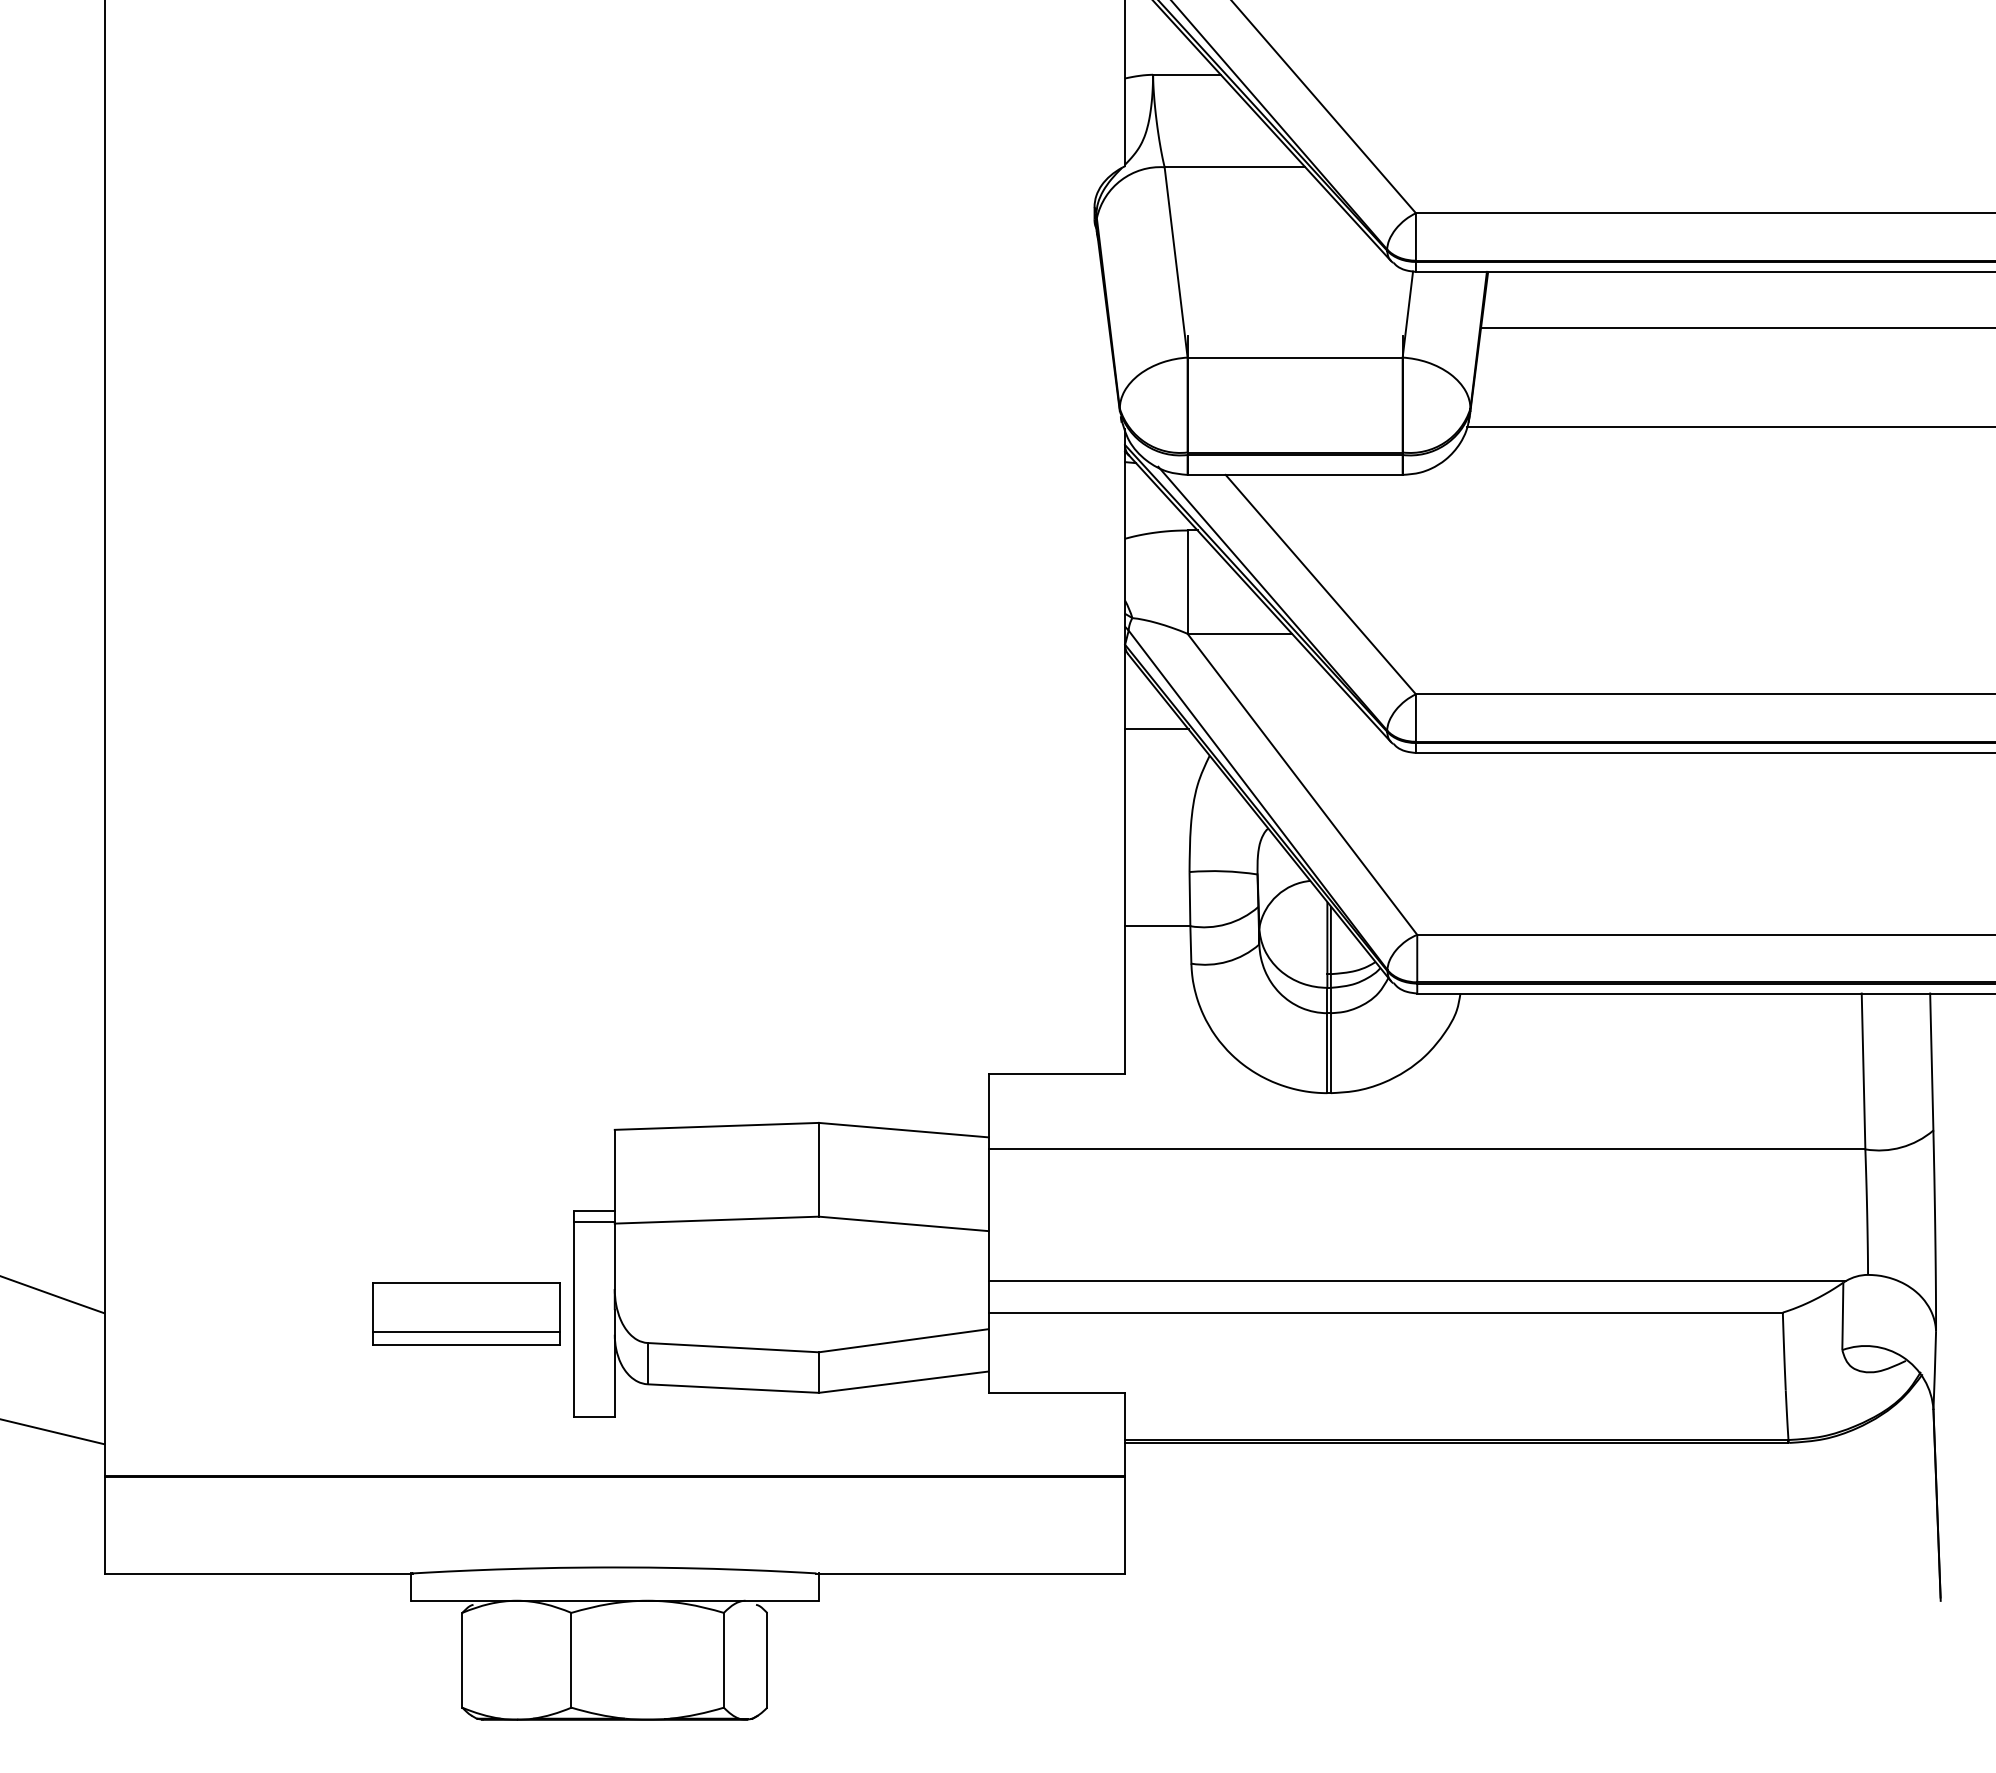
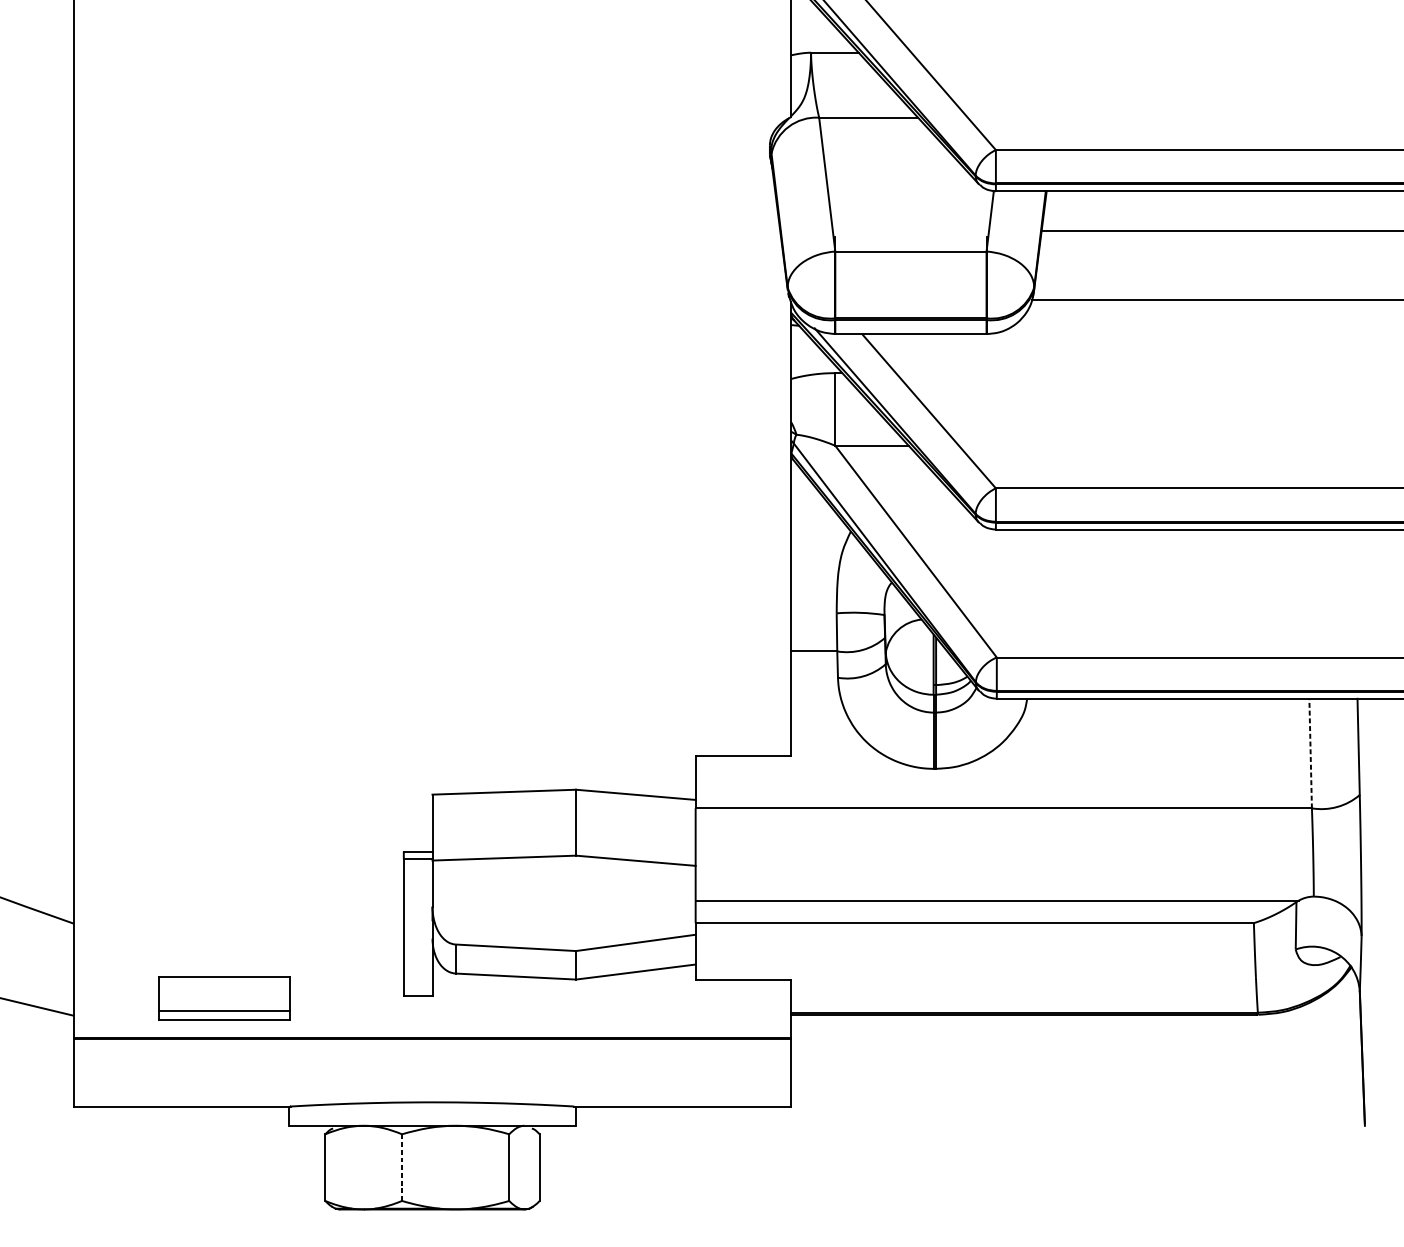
line: (1156, 729) -> (813, 513), removed
line: (1863, 1071) -> (1310, 753), solid -> dashed
part: (466, 1313) -> (224, 998), moved
line: (571, 1660) -> (402, 1167), solid -> dashed

